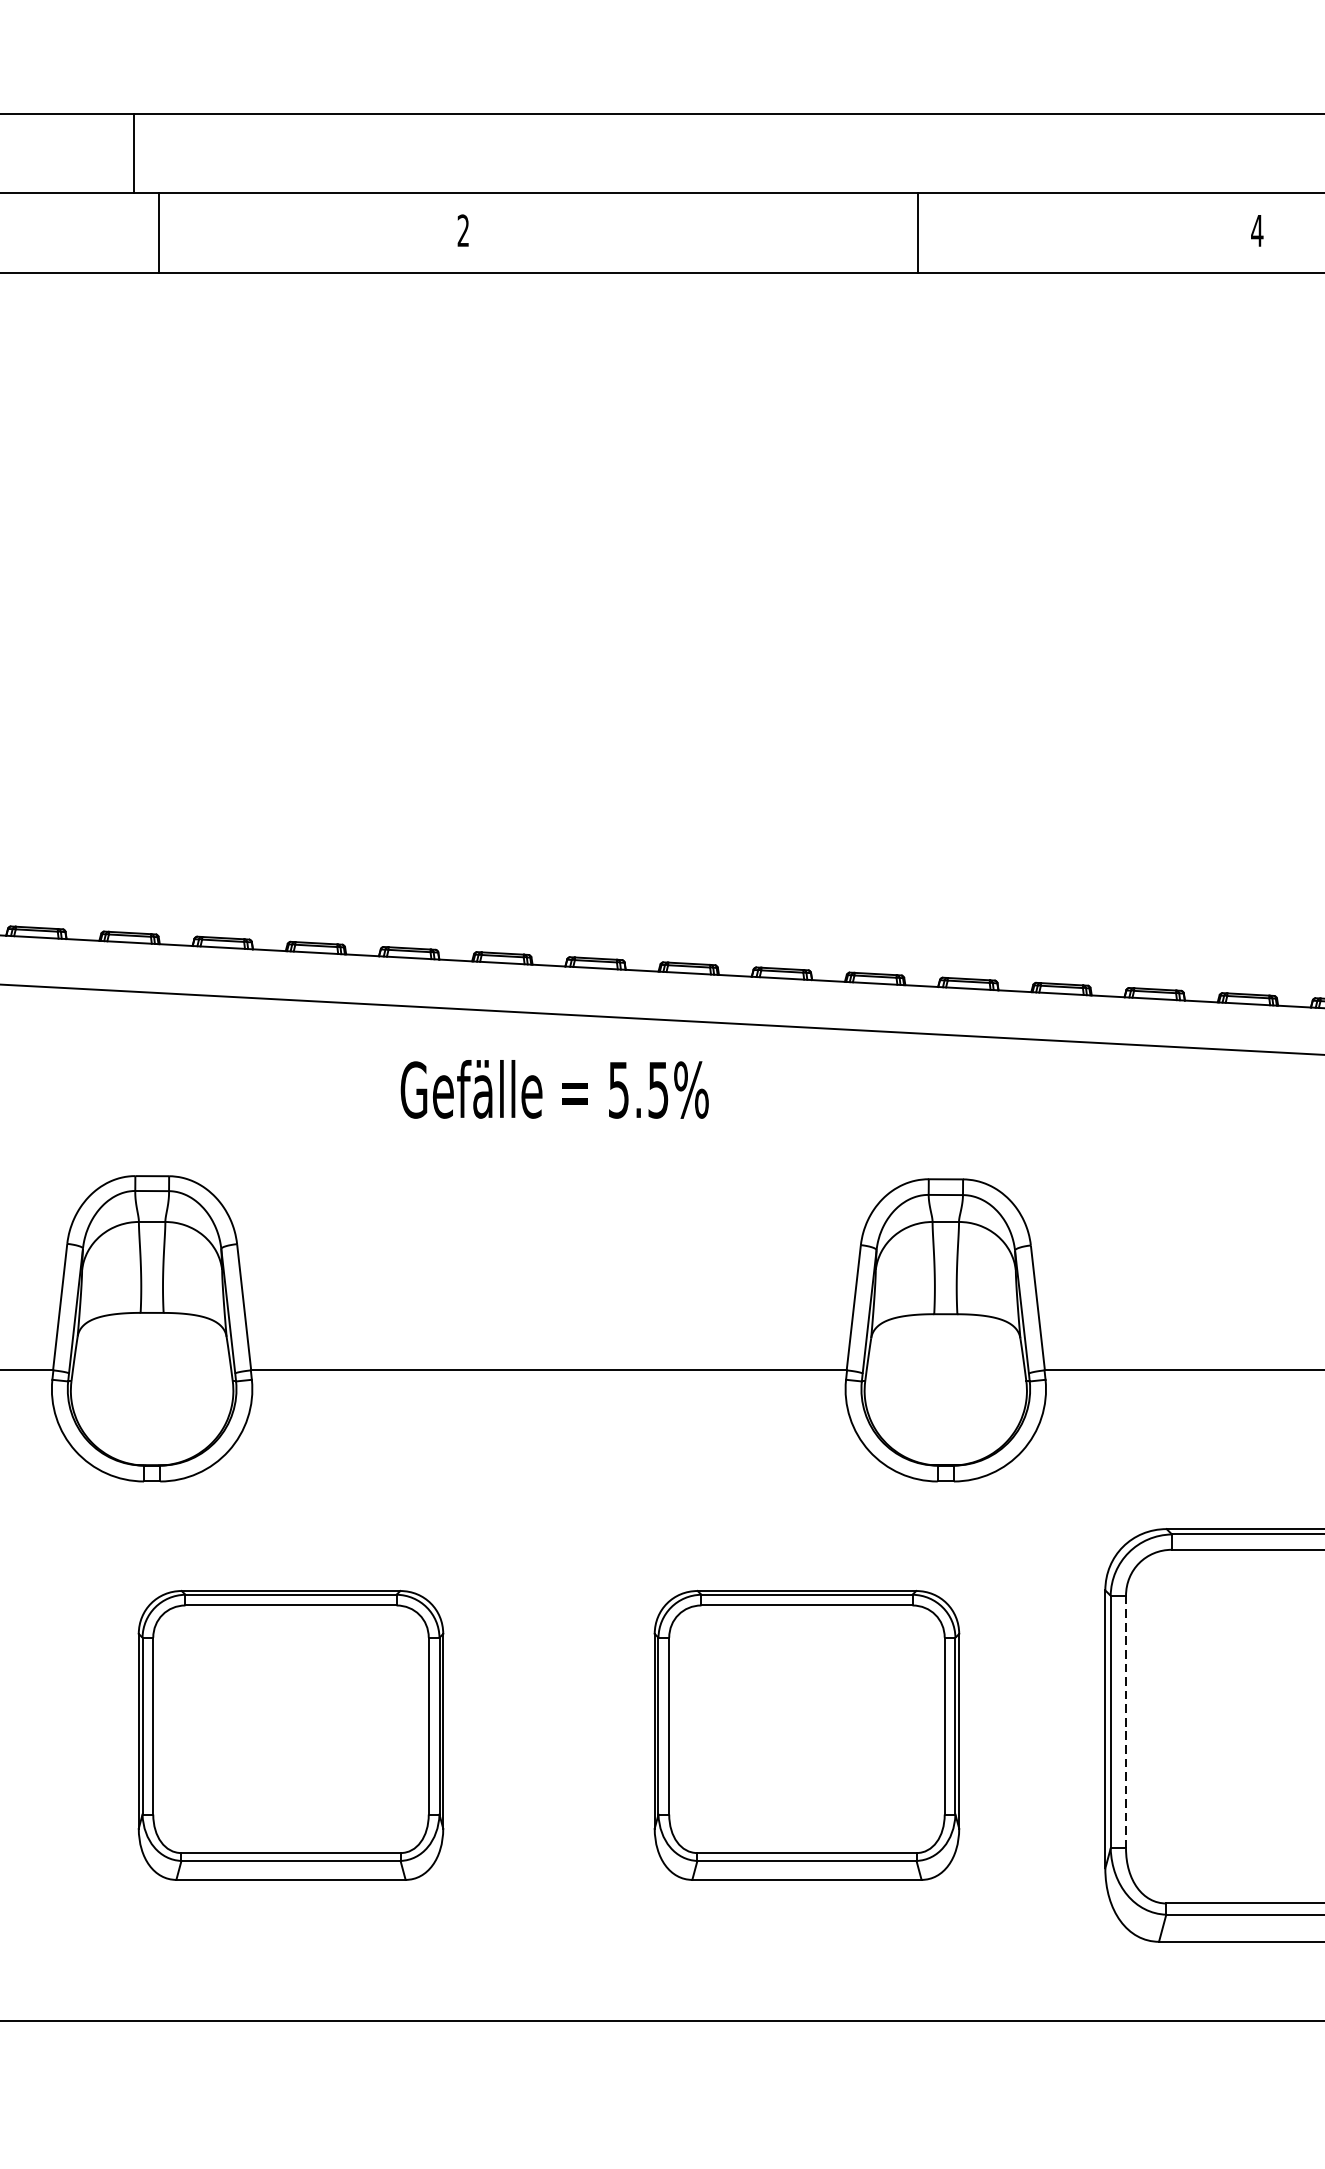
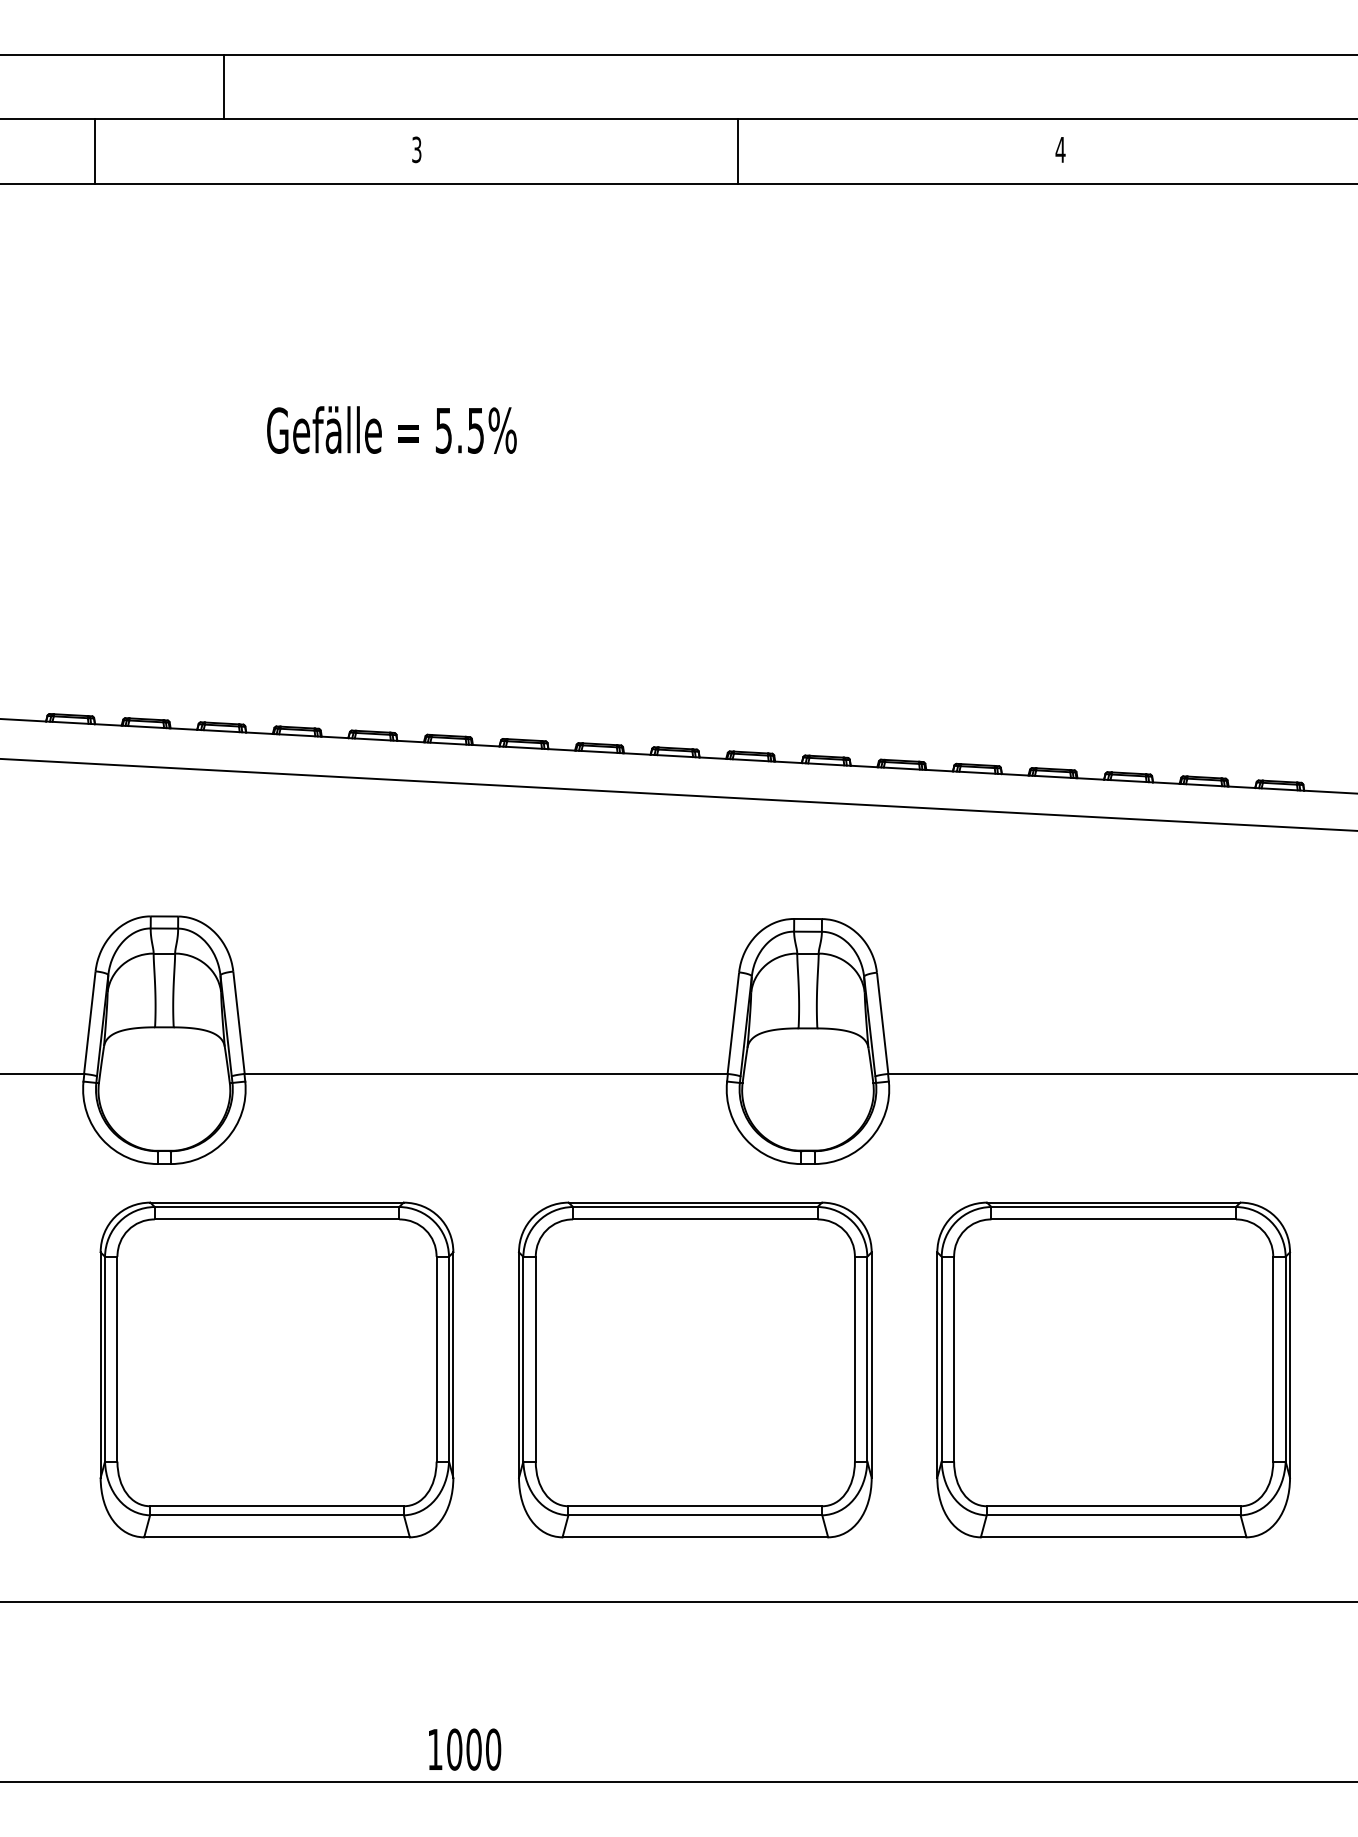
line: (133, 153) -> (223, 87), moved
text: (463, 230) -> (416, 149), 2 -> 3
line: (158, 232) -> (94, 151), moved
line: (918, 232) -> (738, 151), moved
text: (554, 1088) -> (391, 429), moved
line: (1126, 1722) -> (954, 1359), dashed -> solid
part: (290, 1734) -> (276, 1369), size x1.43
part: (807, 1734) -> (695, 1369), size x1.43

